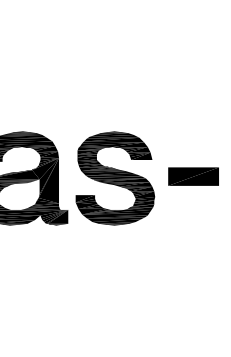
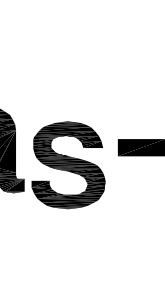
part: (115, 178) -> (68, 165), moved

